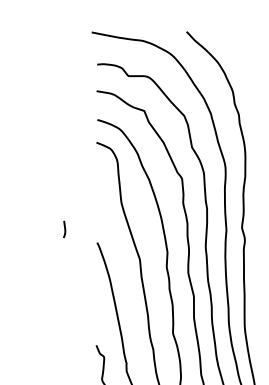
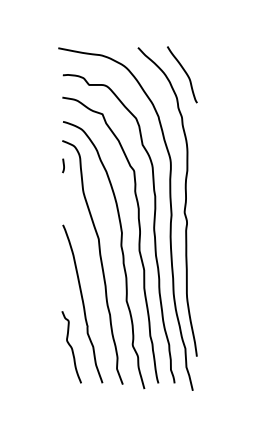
curve: (241, 61) -> (184, 72), added
line: (64, 229) -> (63, 165), moved

